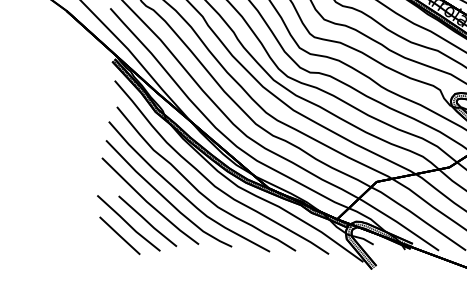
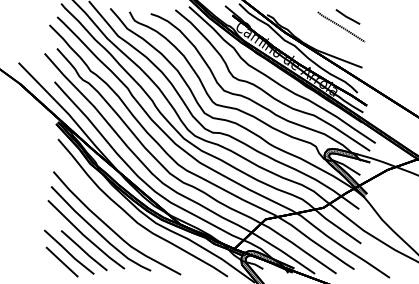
part: (196, 187) -> (122, 223), removed

